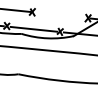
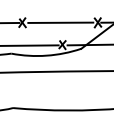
line: (60, 14) -> (60, 21), added

